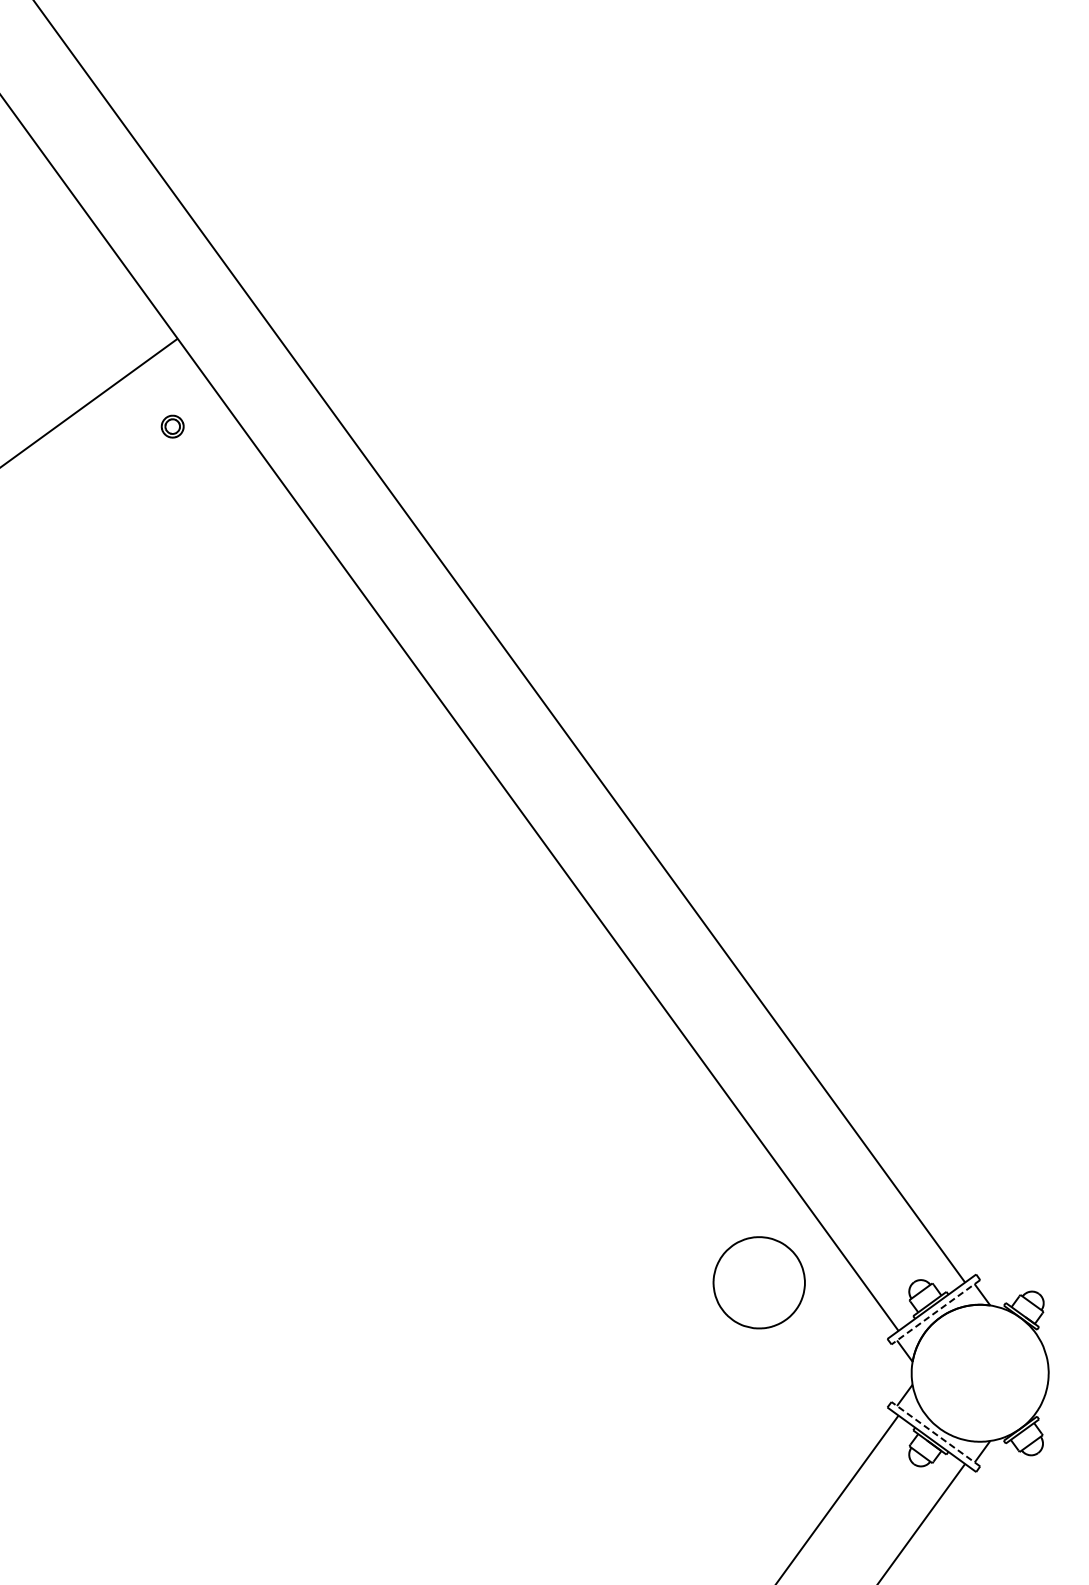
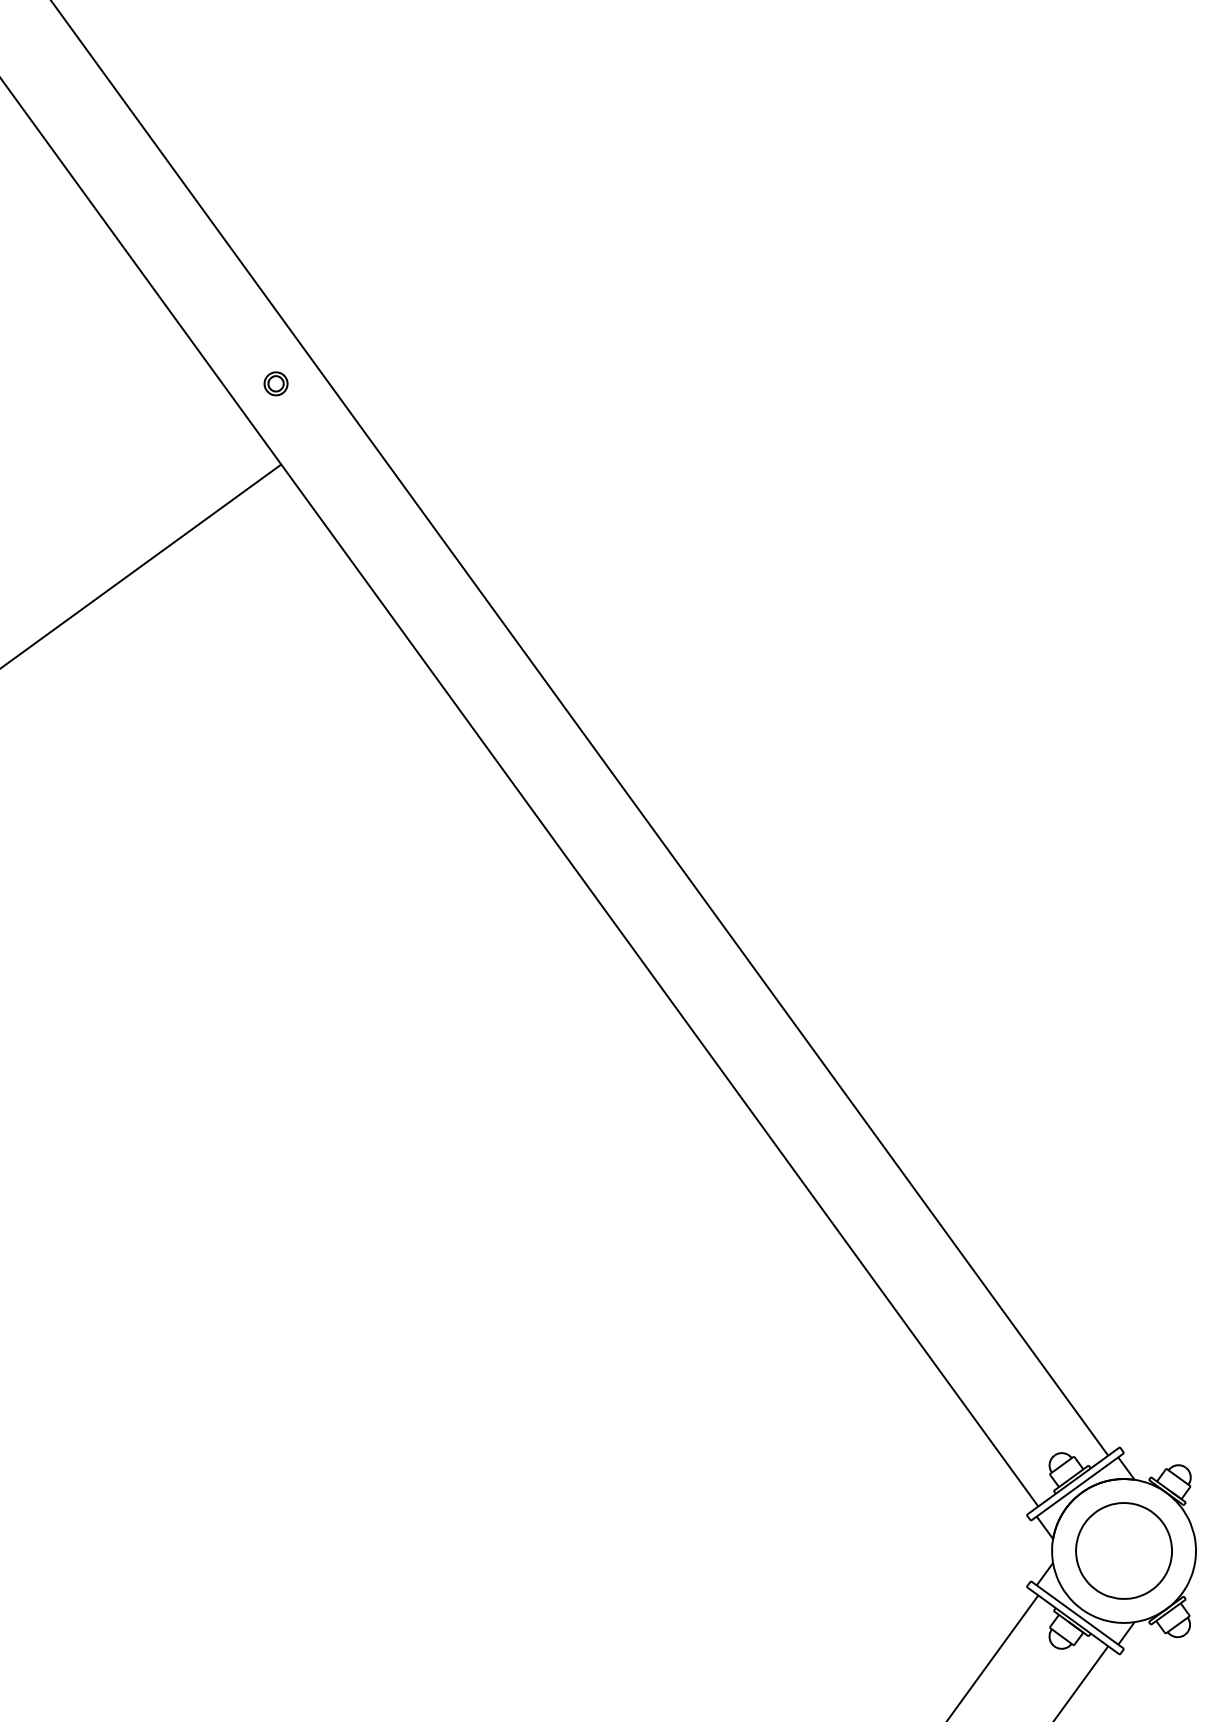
part: (172, 426) -> (275, 383), moved
part: (758, 1282) -> (1123, 1550), moved
line: (935, 1311) -> (1077, 1486), dashed -> solid
line: (935, 1434) -> (1077, 1615), dashed -> solid

